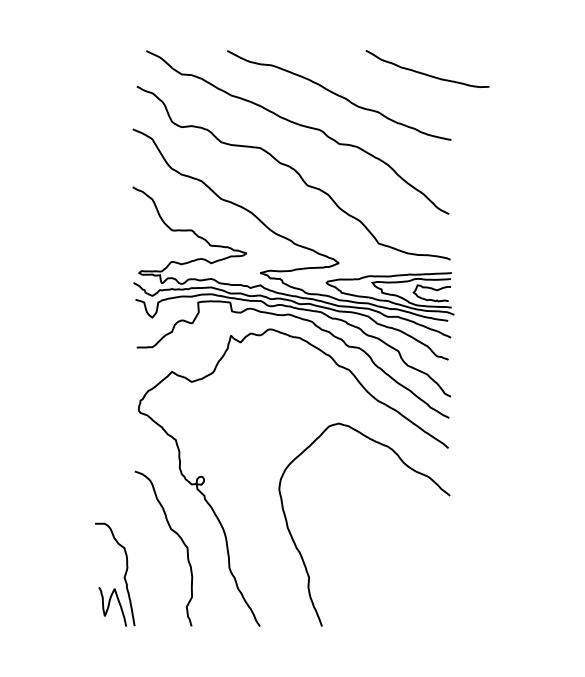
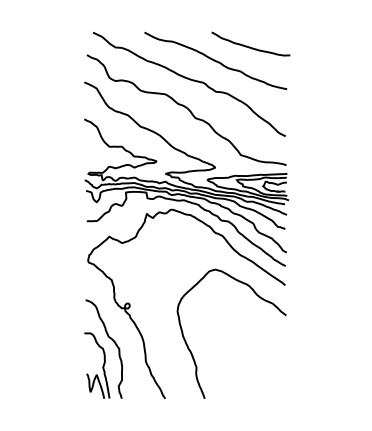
curve: (426, 72) -> (250, 46), moved
part: (115, 574) -> (97, 365), moved

